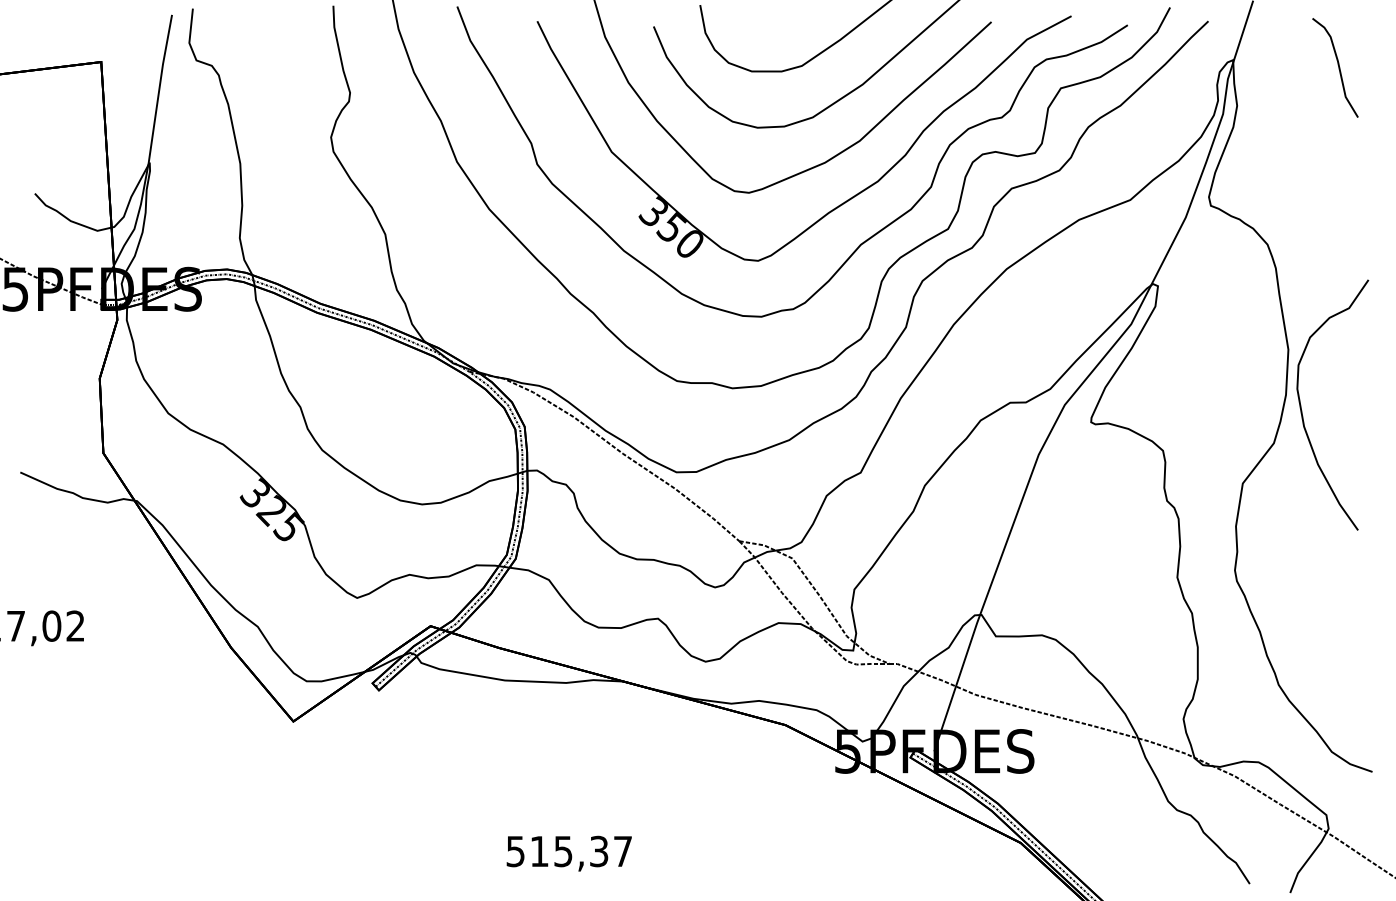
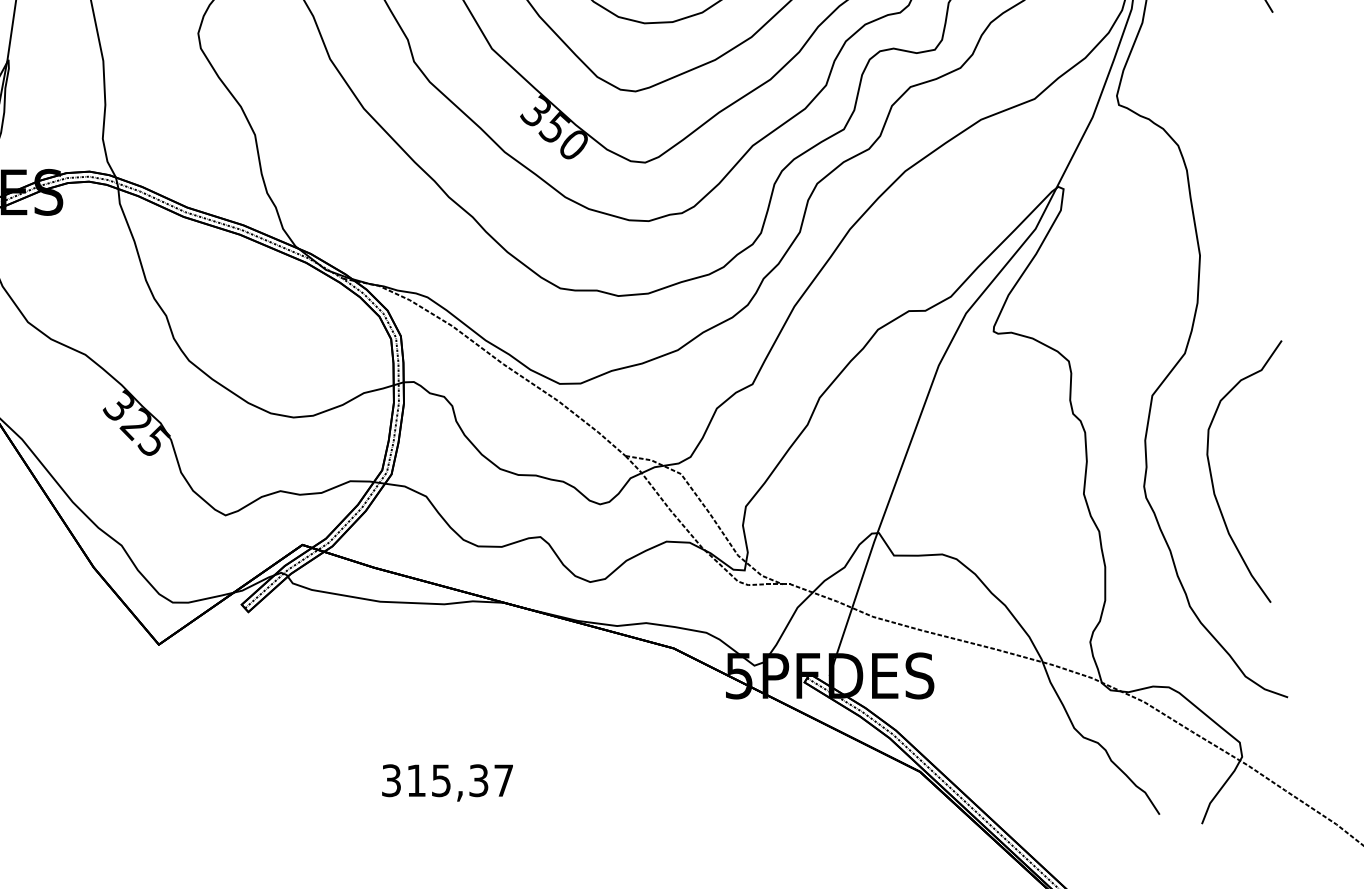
curve: (1302, 410) -> (1212, 477), moved
text: (515, 850) -> (391, 779), 515,37 -> 315,37

